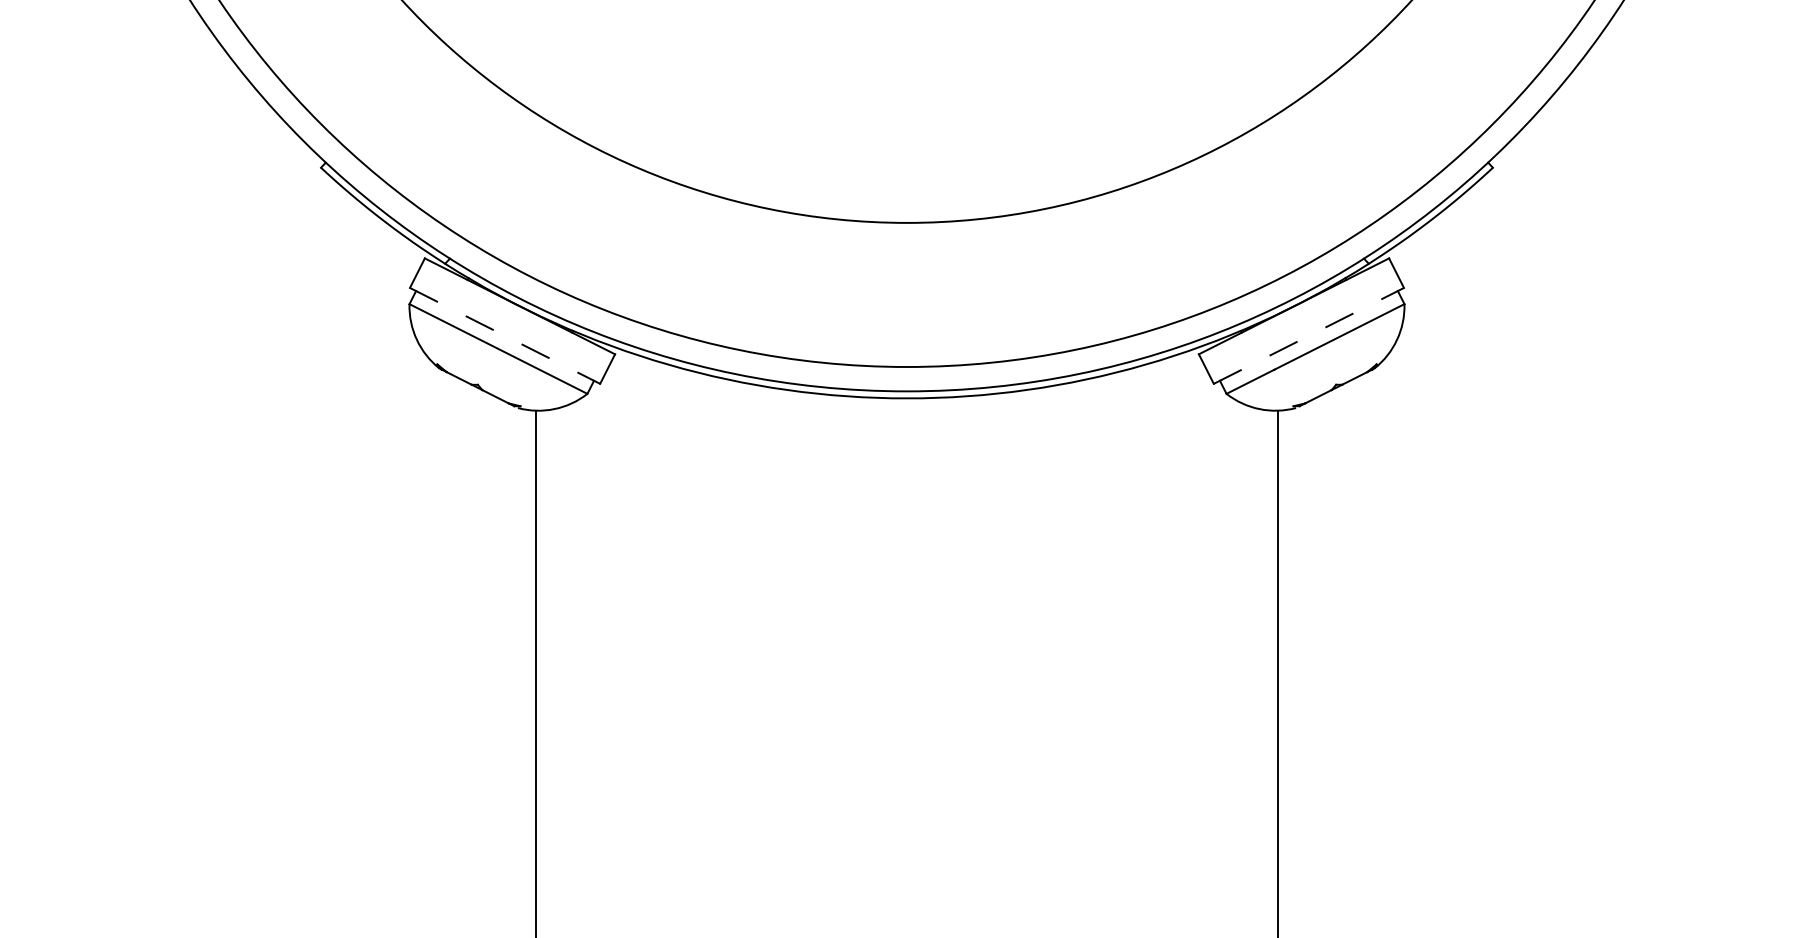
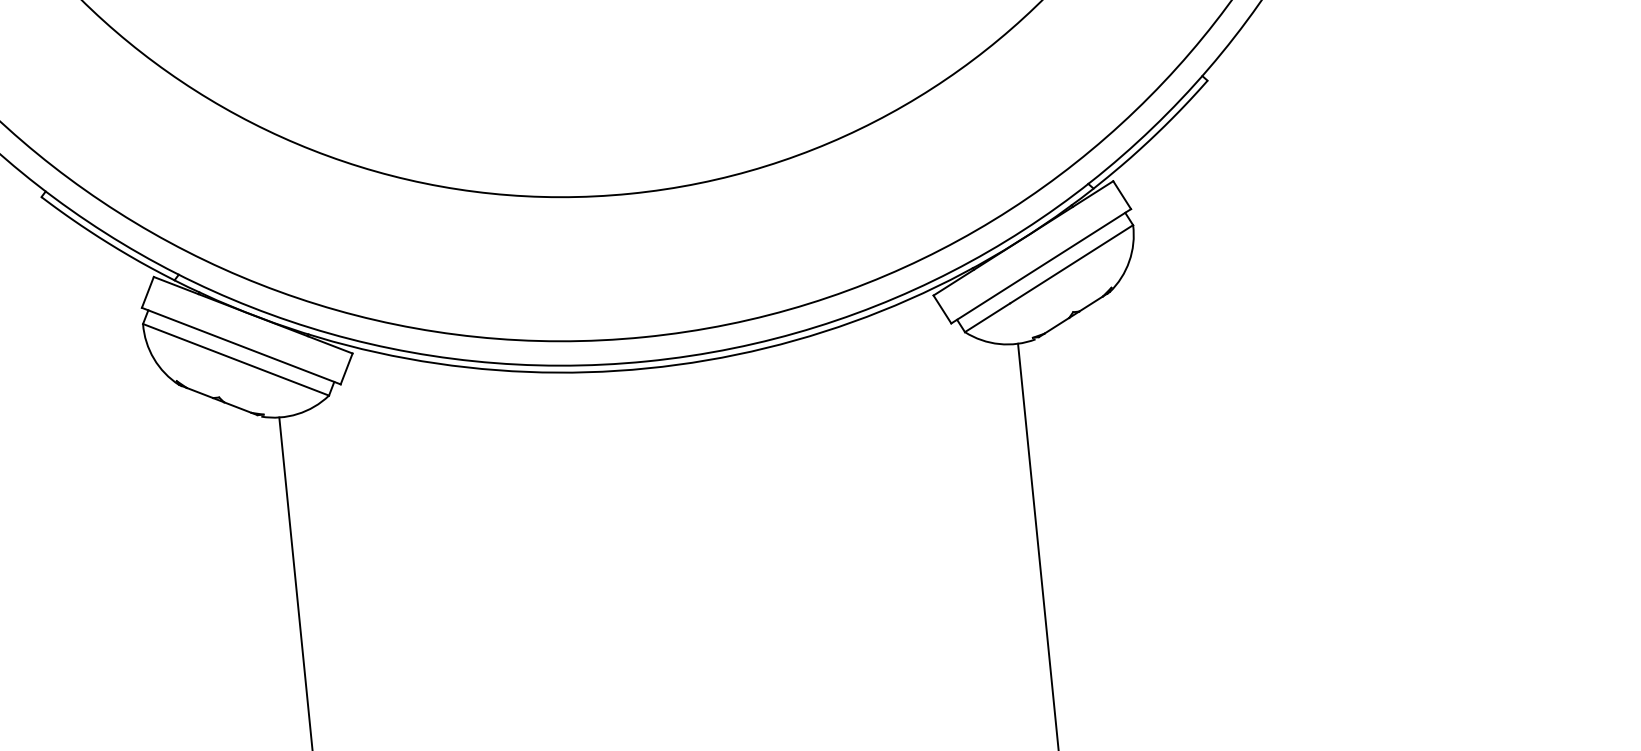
line: (505, 335) -> (241, 345), dashed -> solid
line: (1308, 335) -> (1040, 265), dashed -> solid

